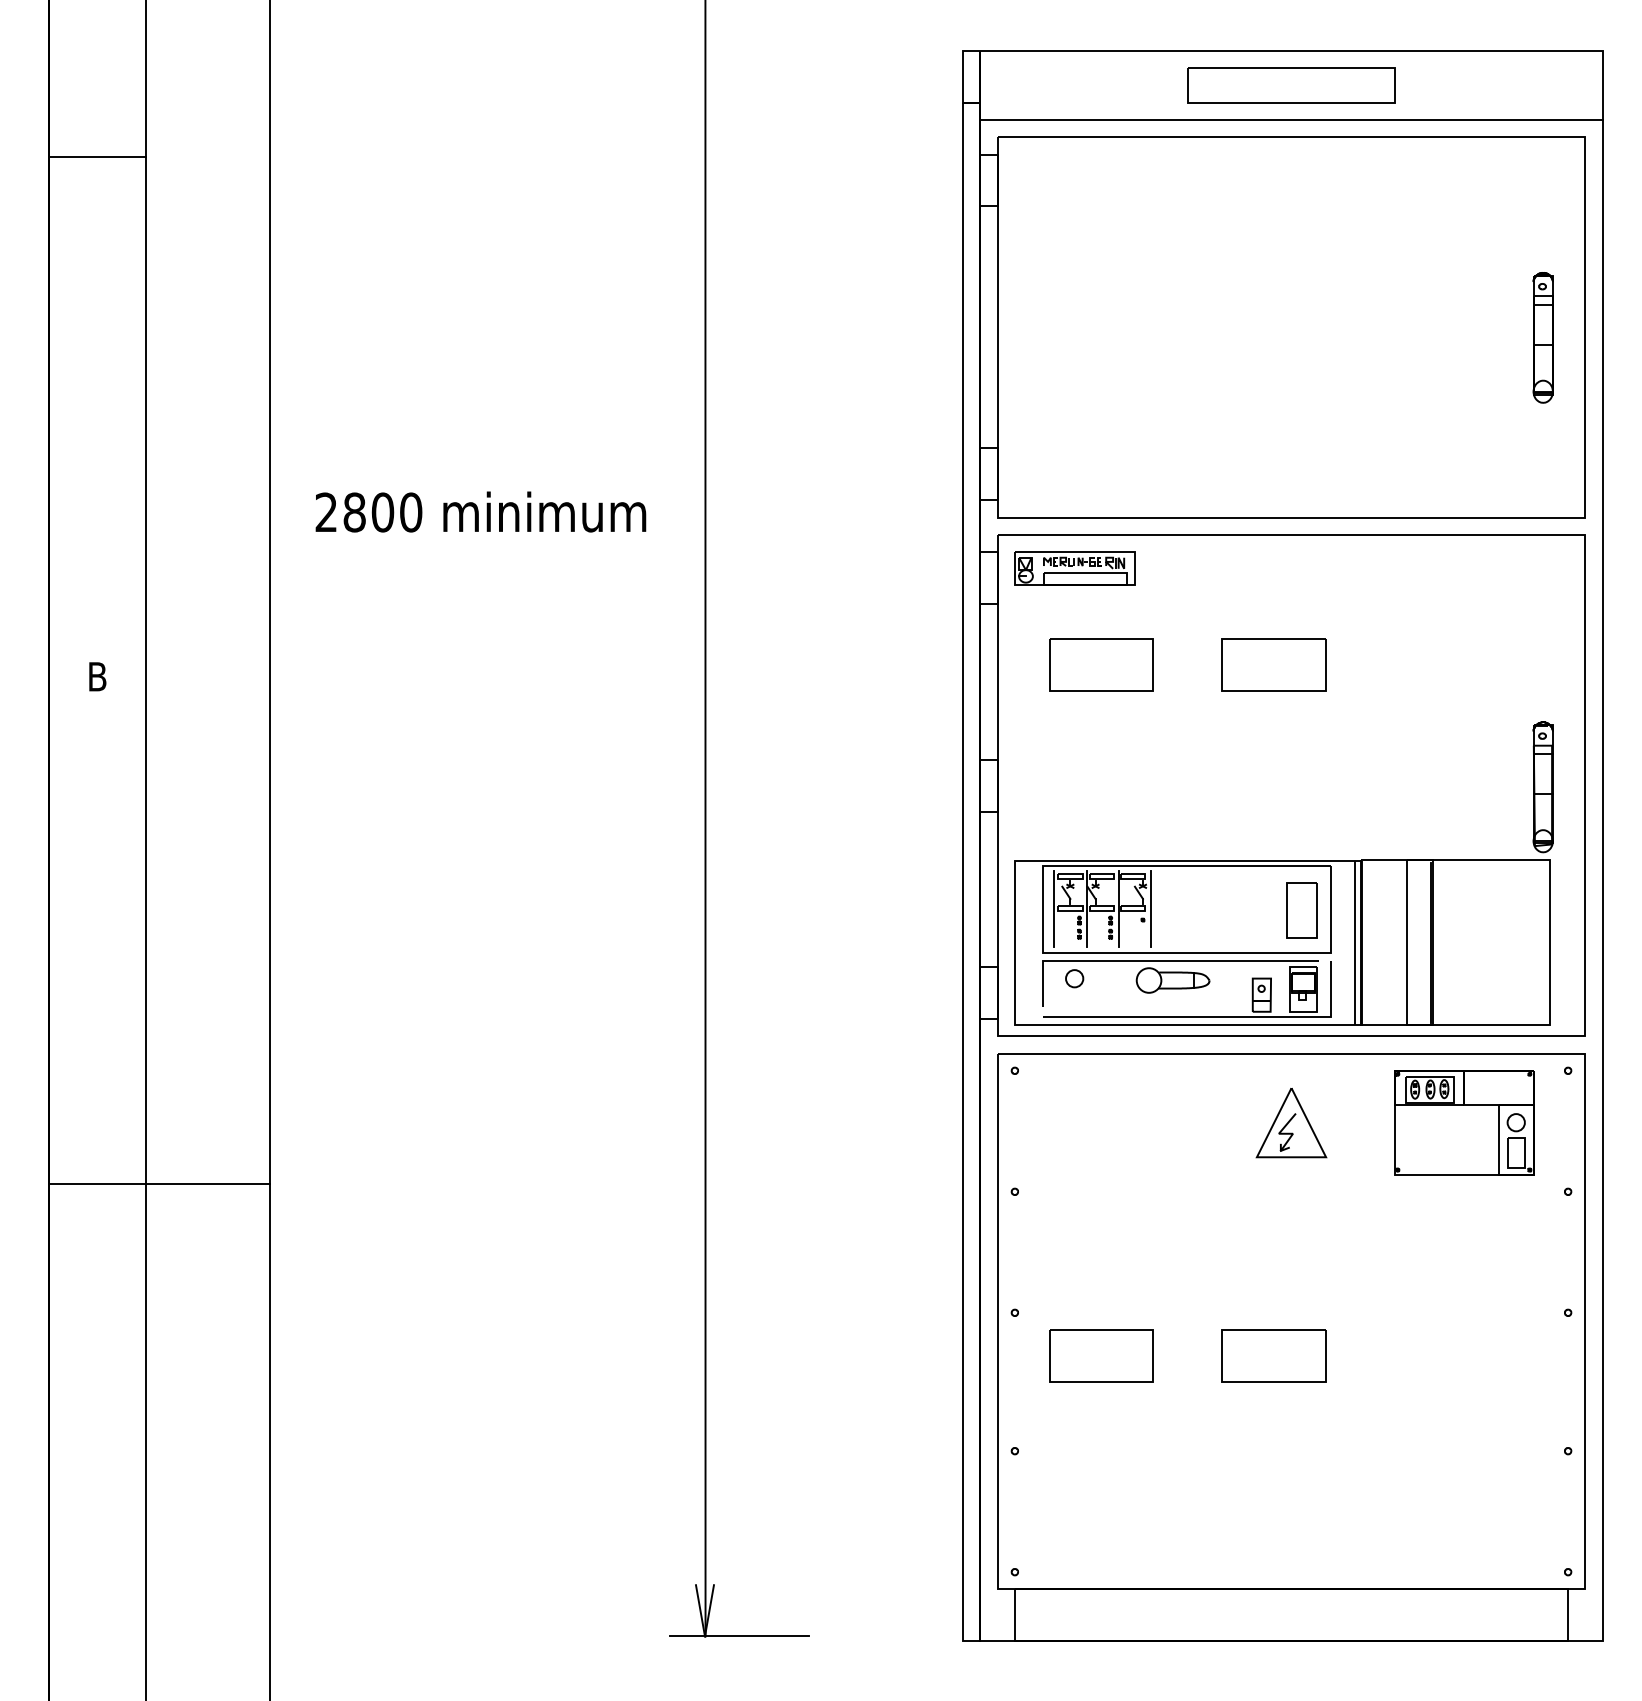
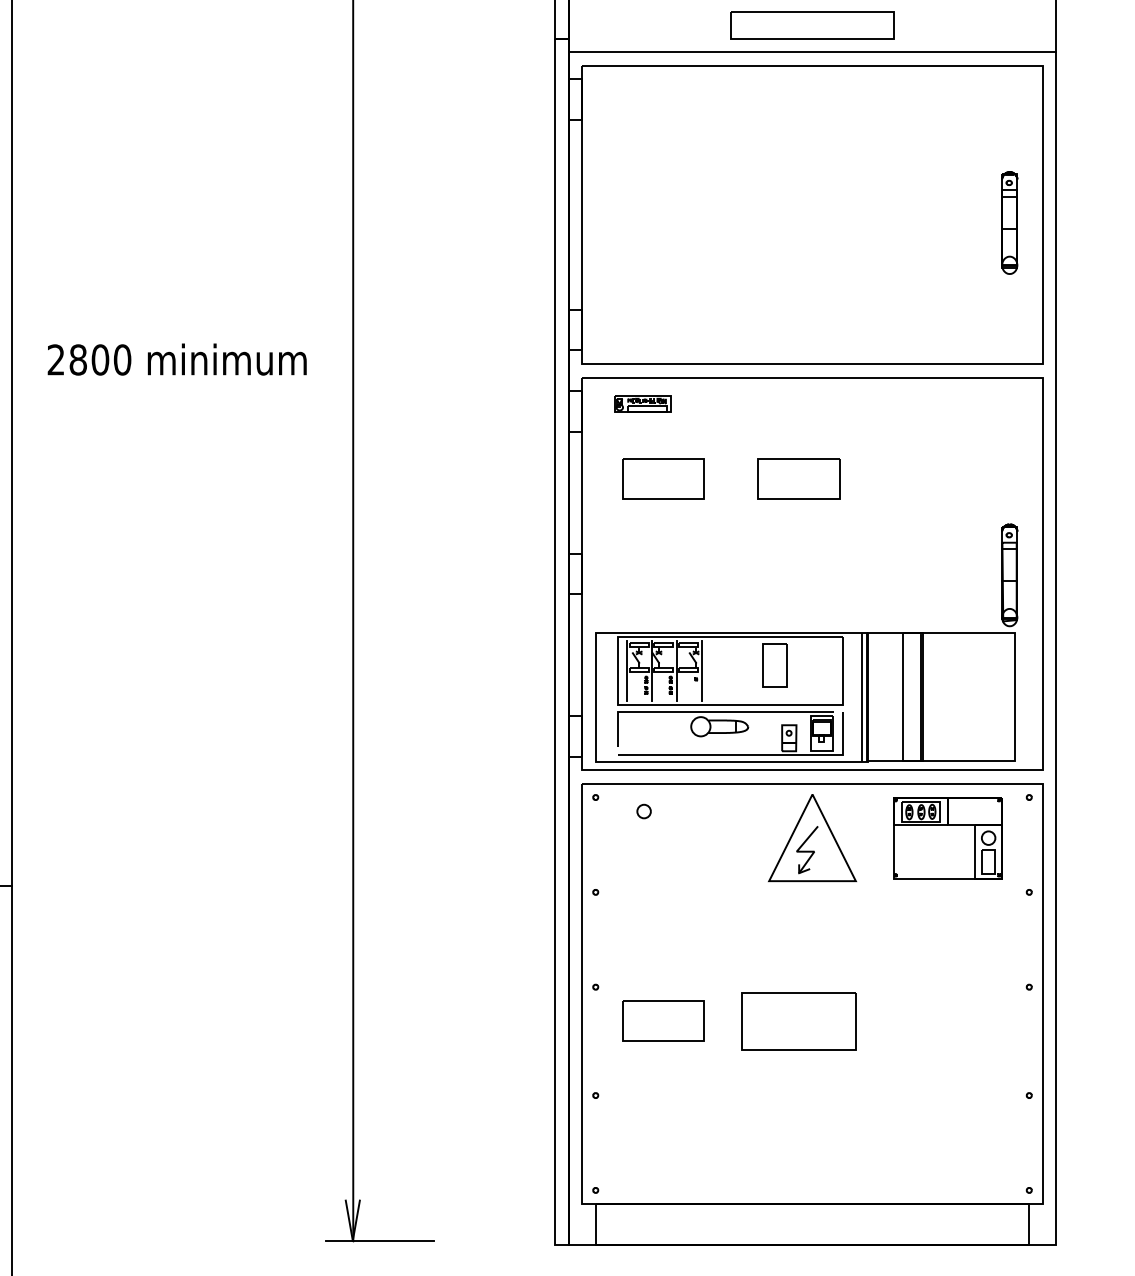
part: (1074, 568) -> (642, 403), size x0.6
part: (1301, 910) -> (774, 665), moved
circle: (1074, 978) -> (643, 811), moved
part: (1291, 1123) -> (812, 838), size x1.6
part: (1273, 1355) -> (798, 1020), size x1.4

